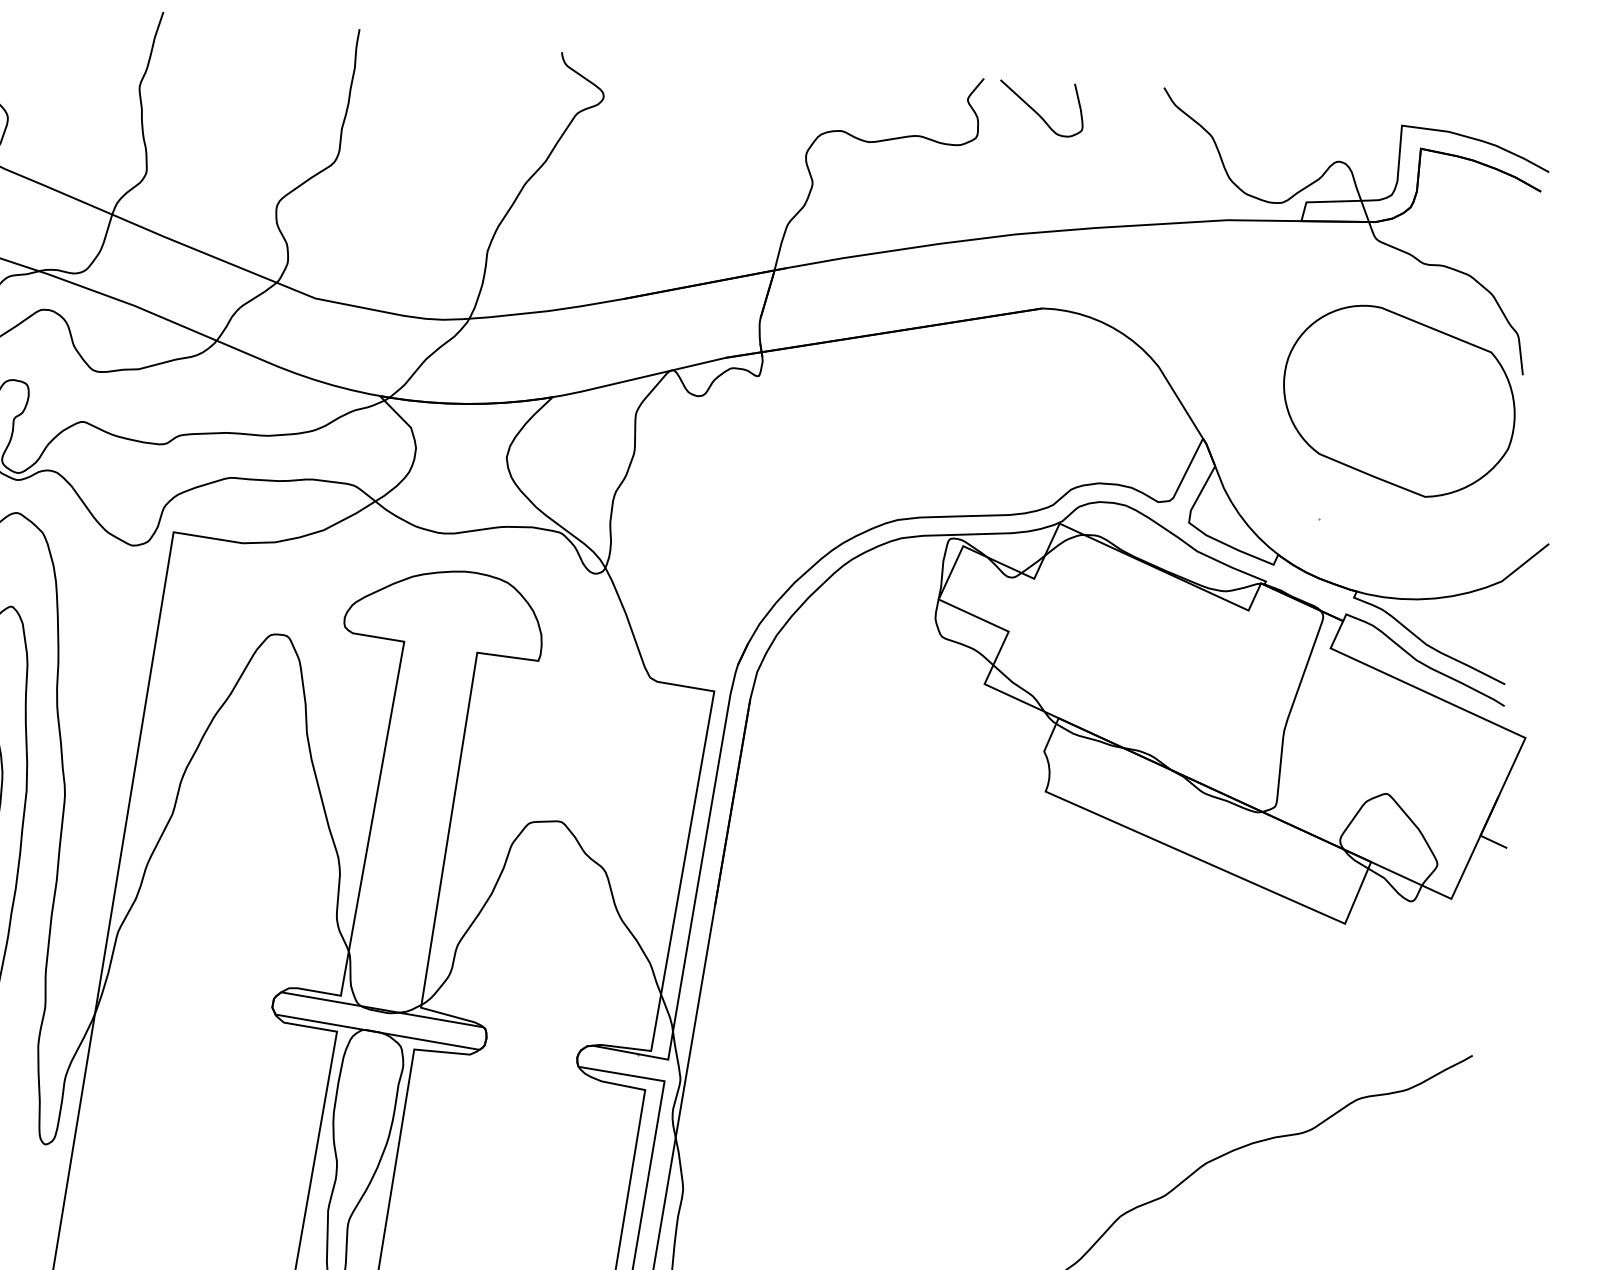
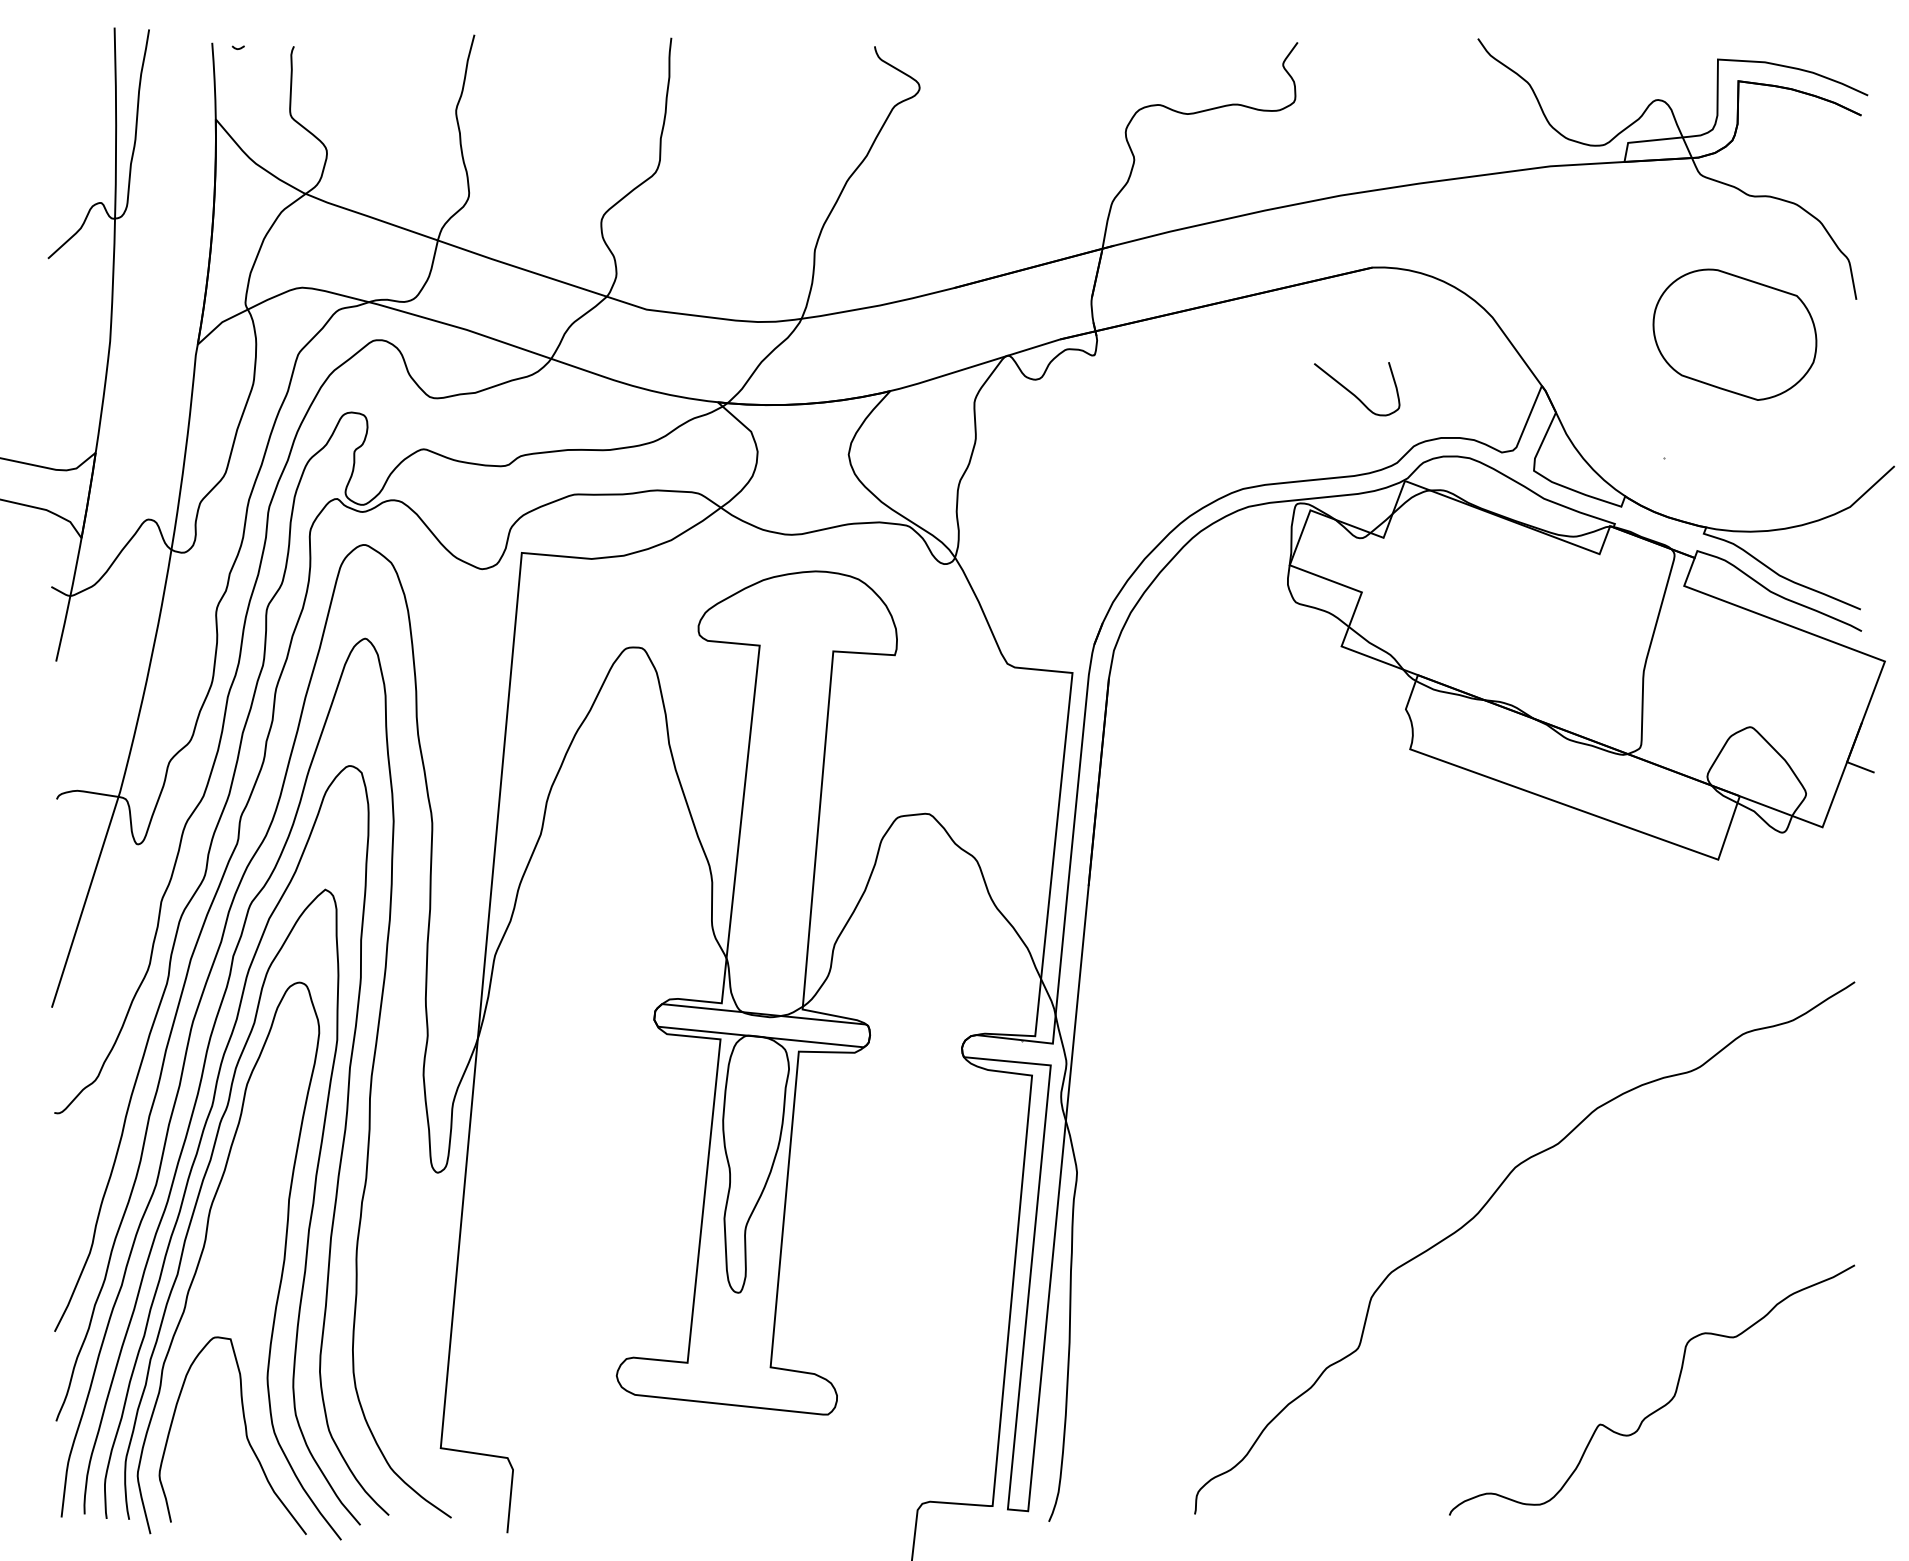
curve: (1037, 112) -> (1353, 393), moved
part: (1398, 401) -> (1734, 334), size x0.7

